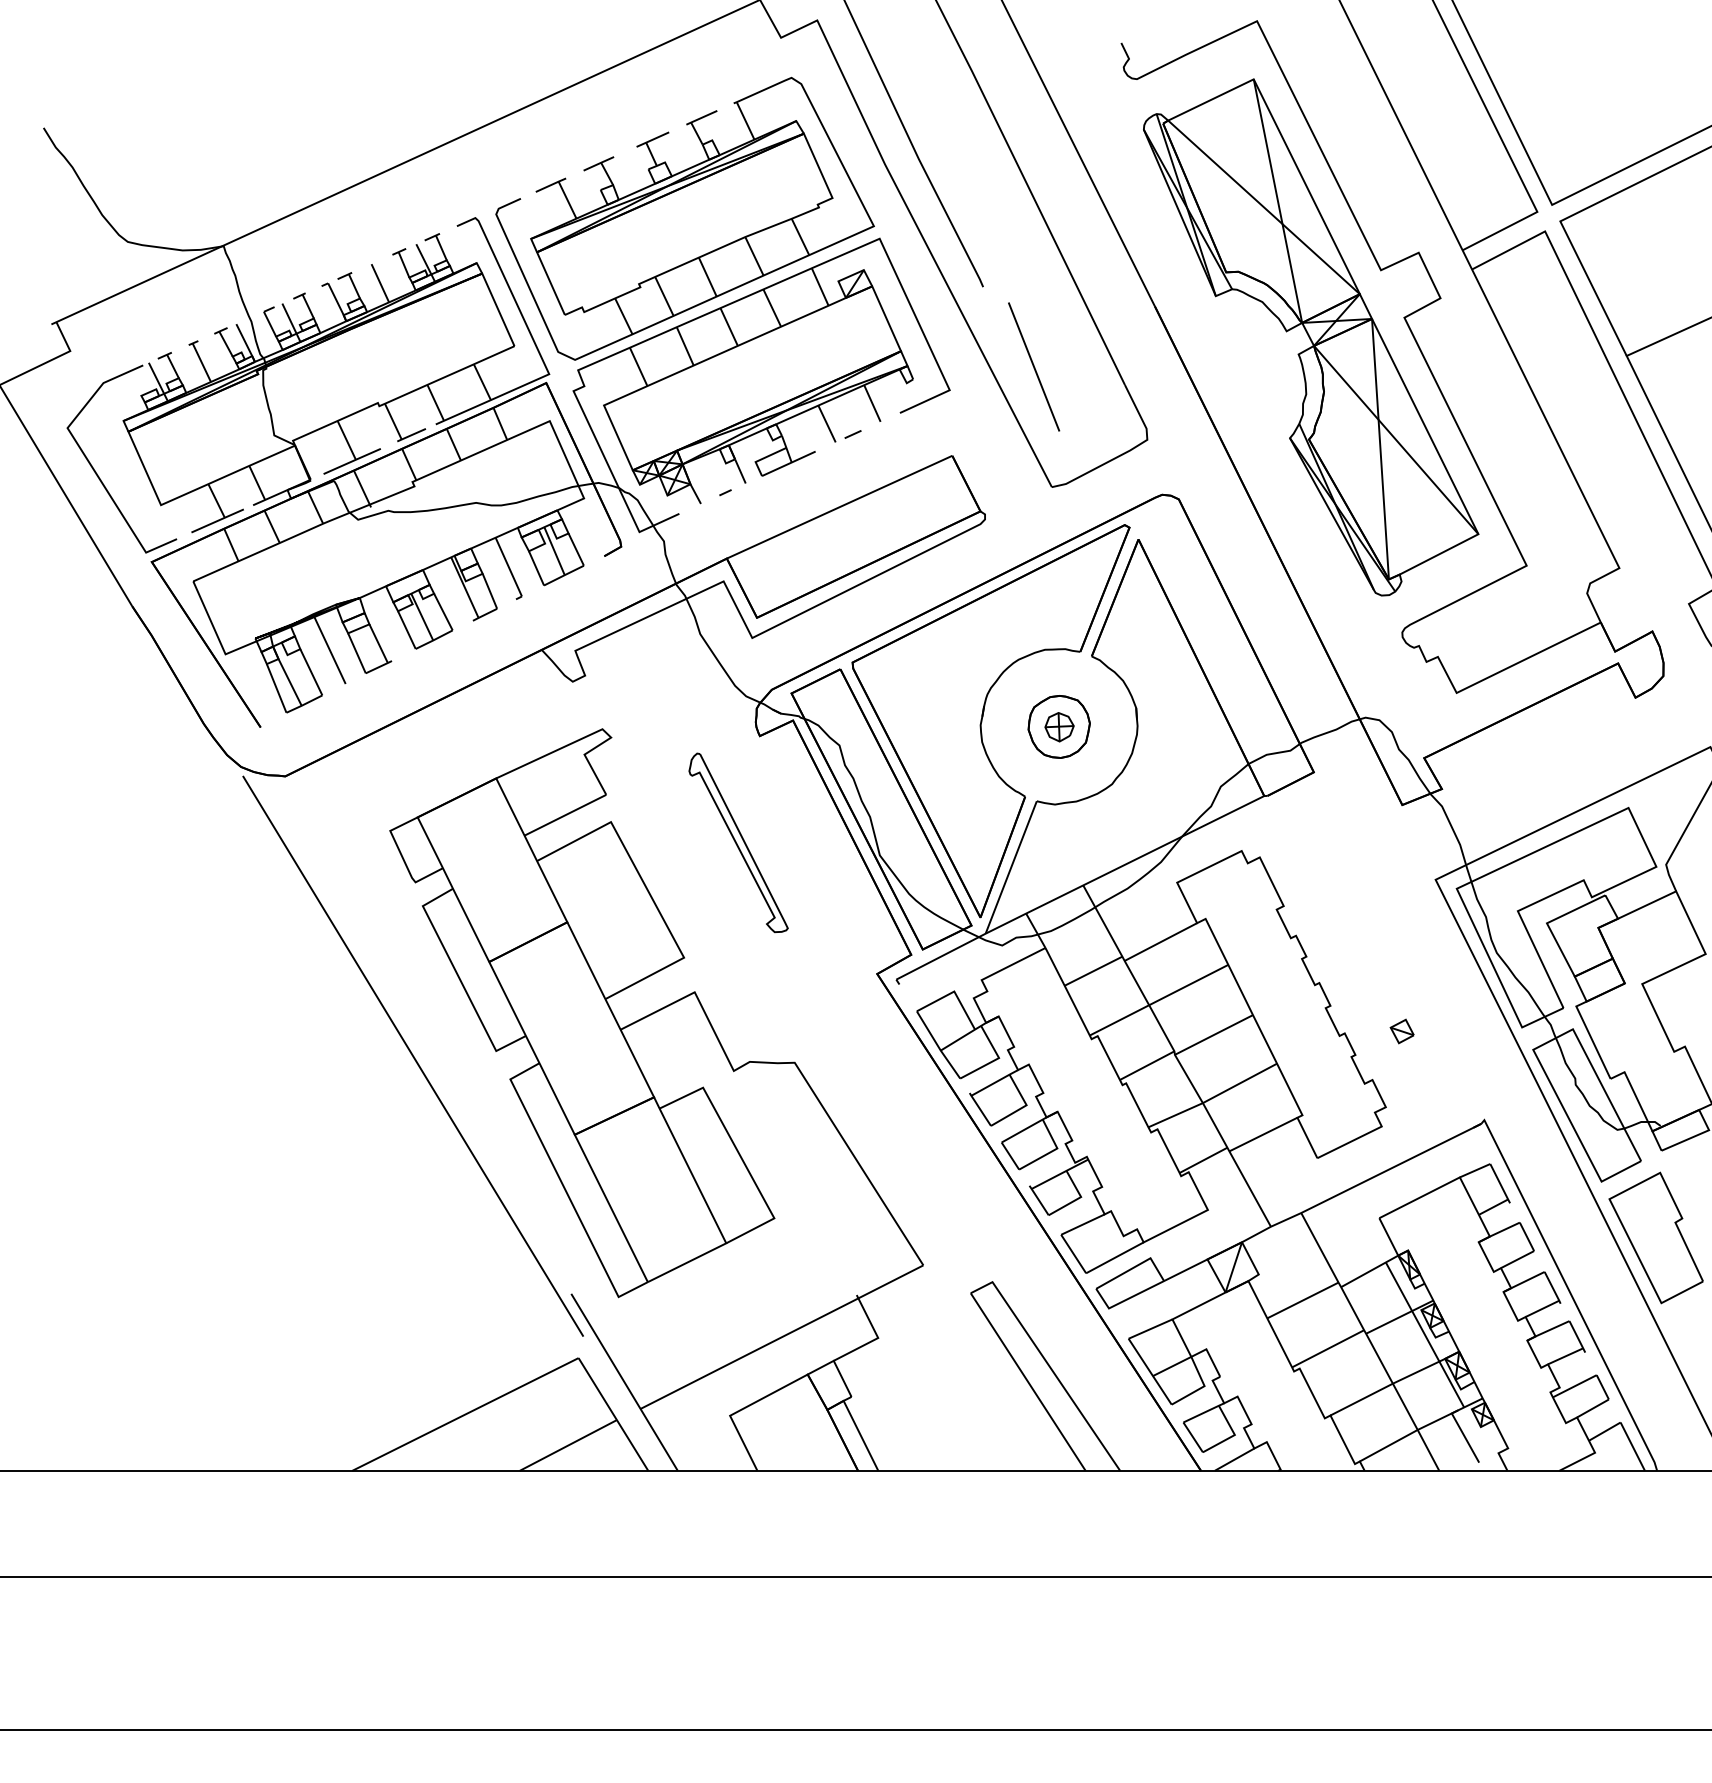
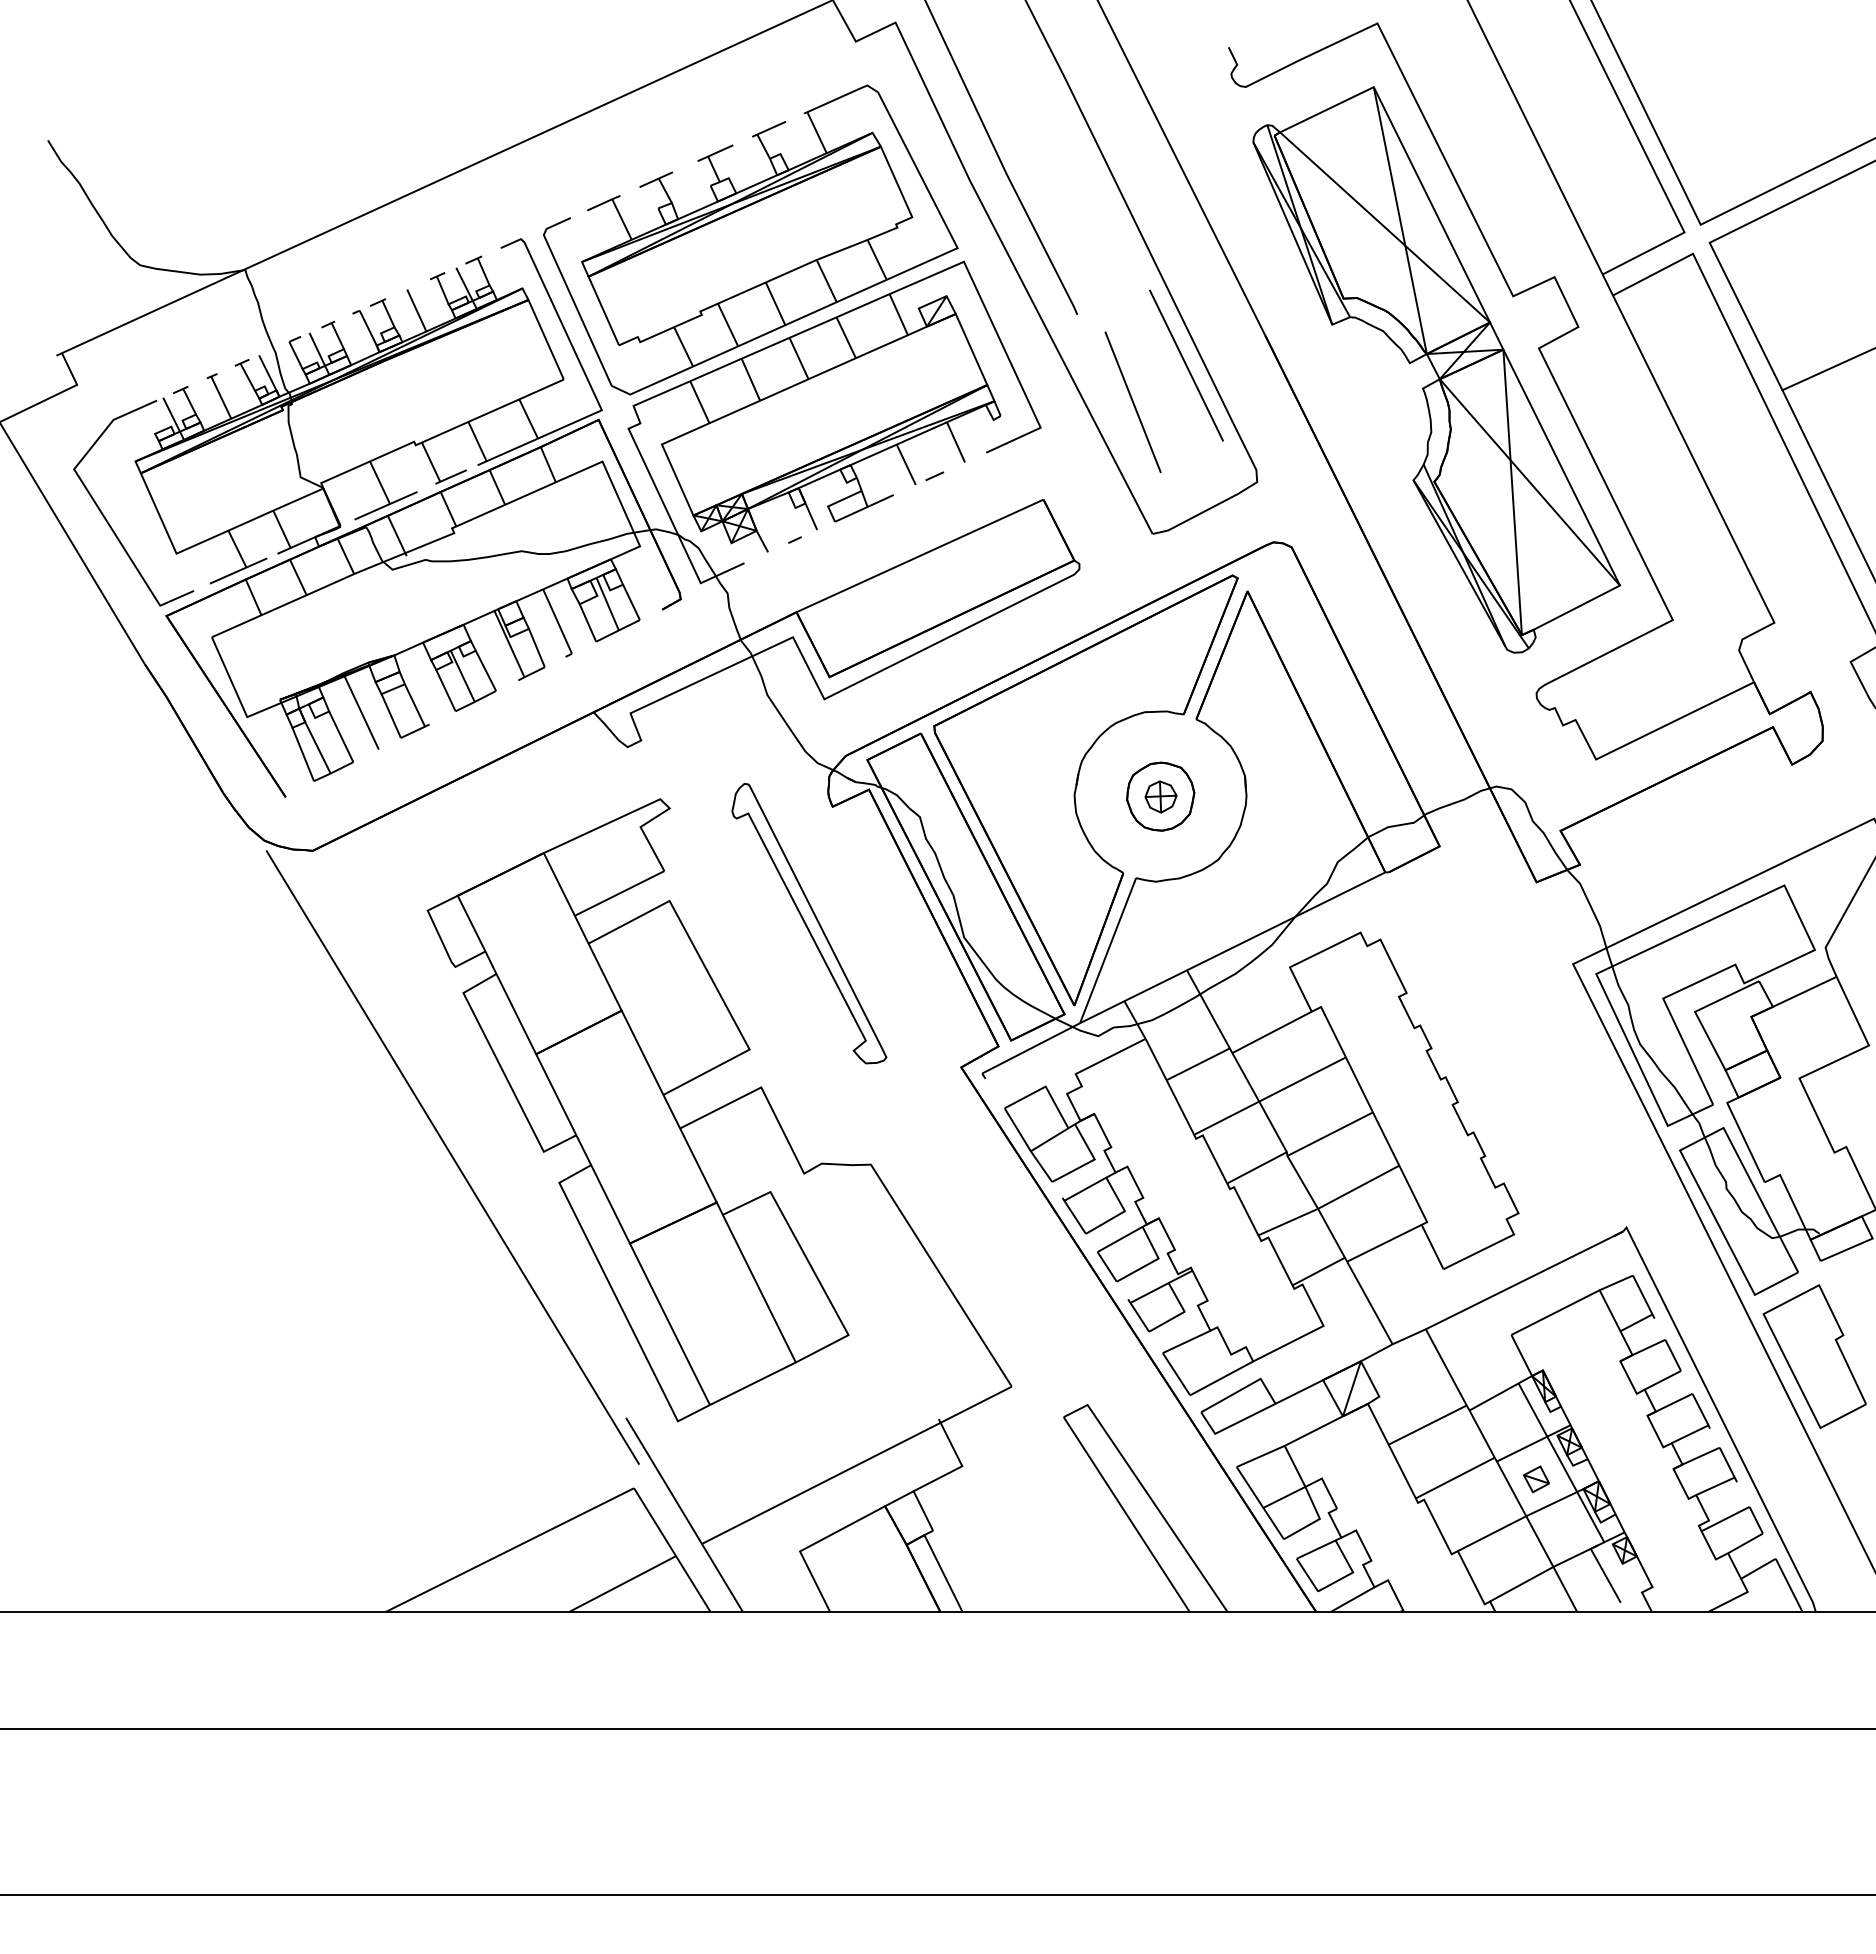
line: (1082, 333) -> (1186, 365), added
part: (738, 842) -> (809, 923), size x1.43
part: (1402, 1031) -> (1536, 1479), moved

